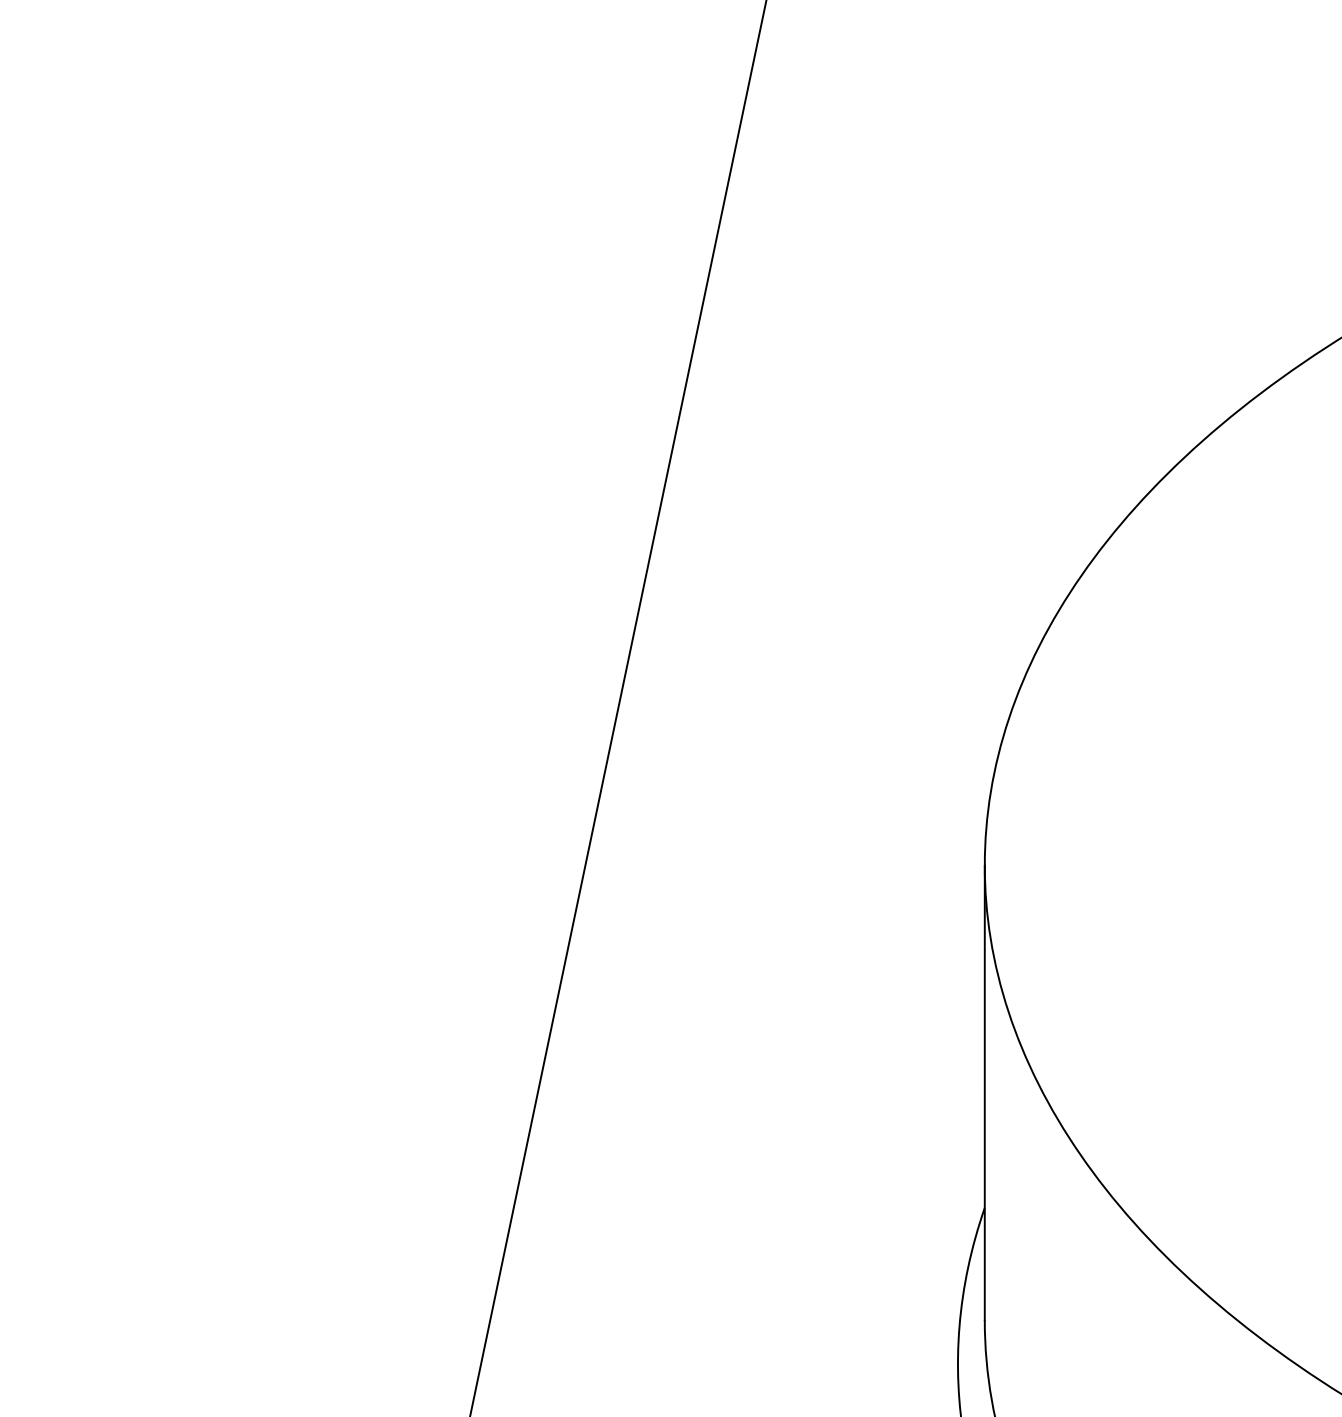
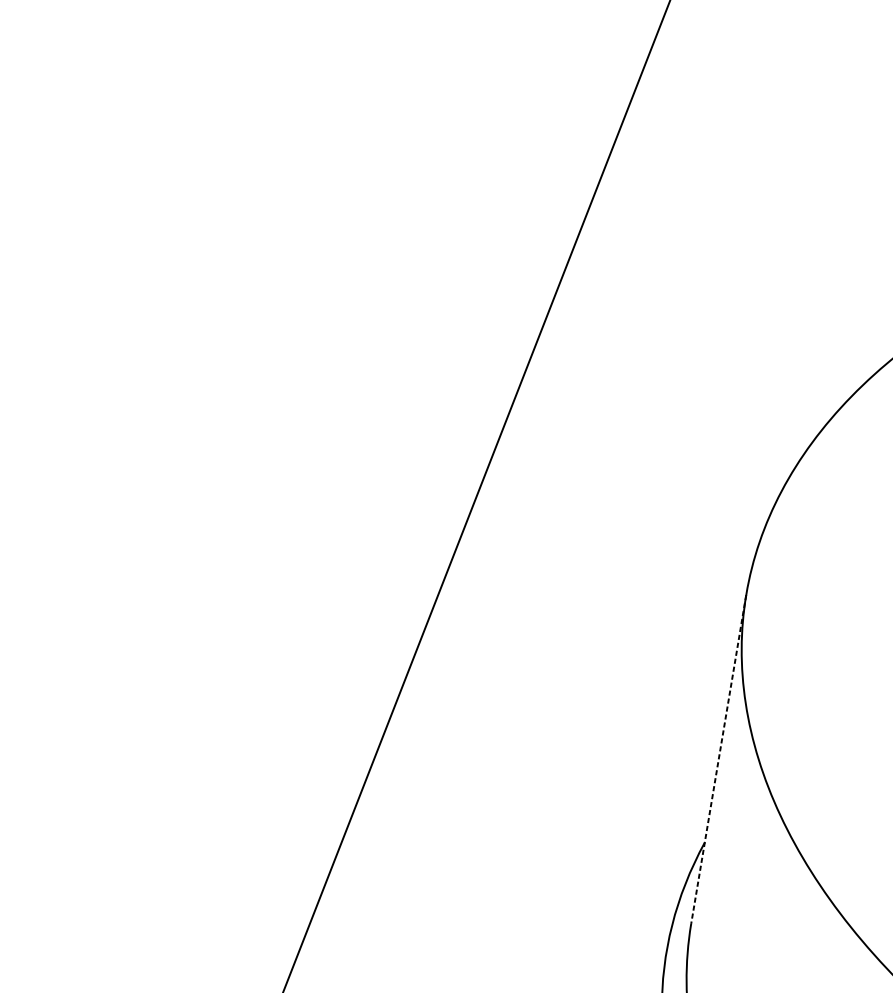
line: (984, 1093) -> (718, 759), solid -> dashed

